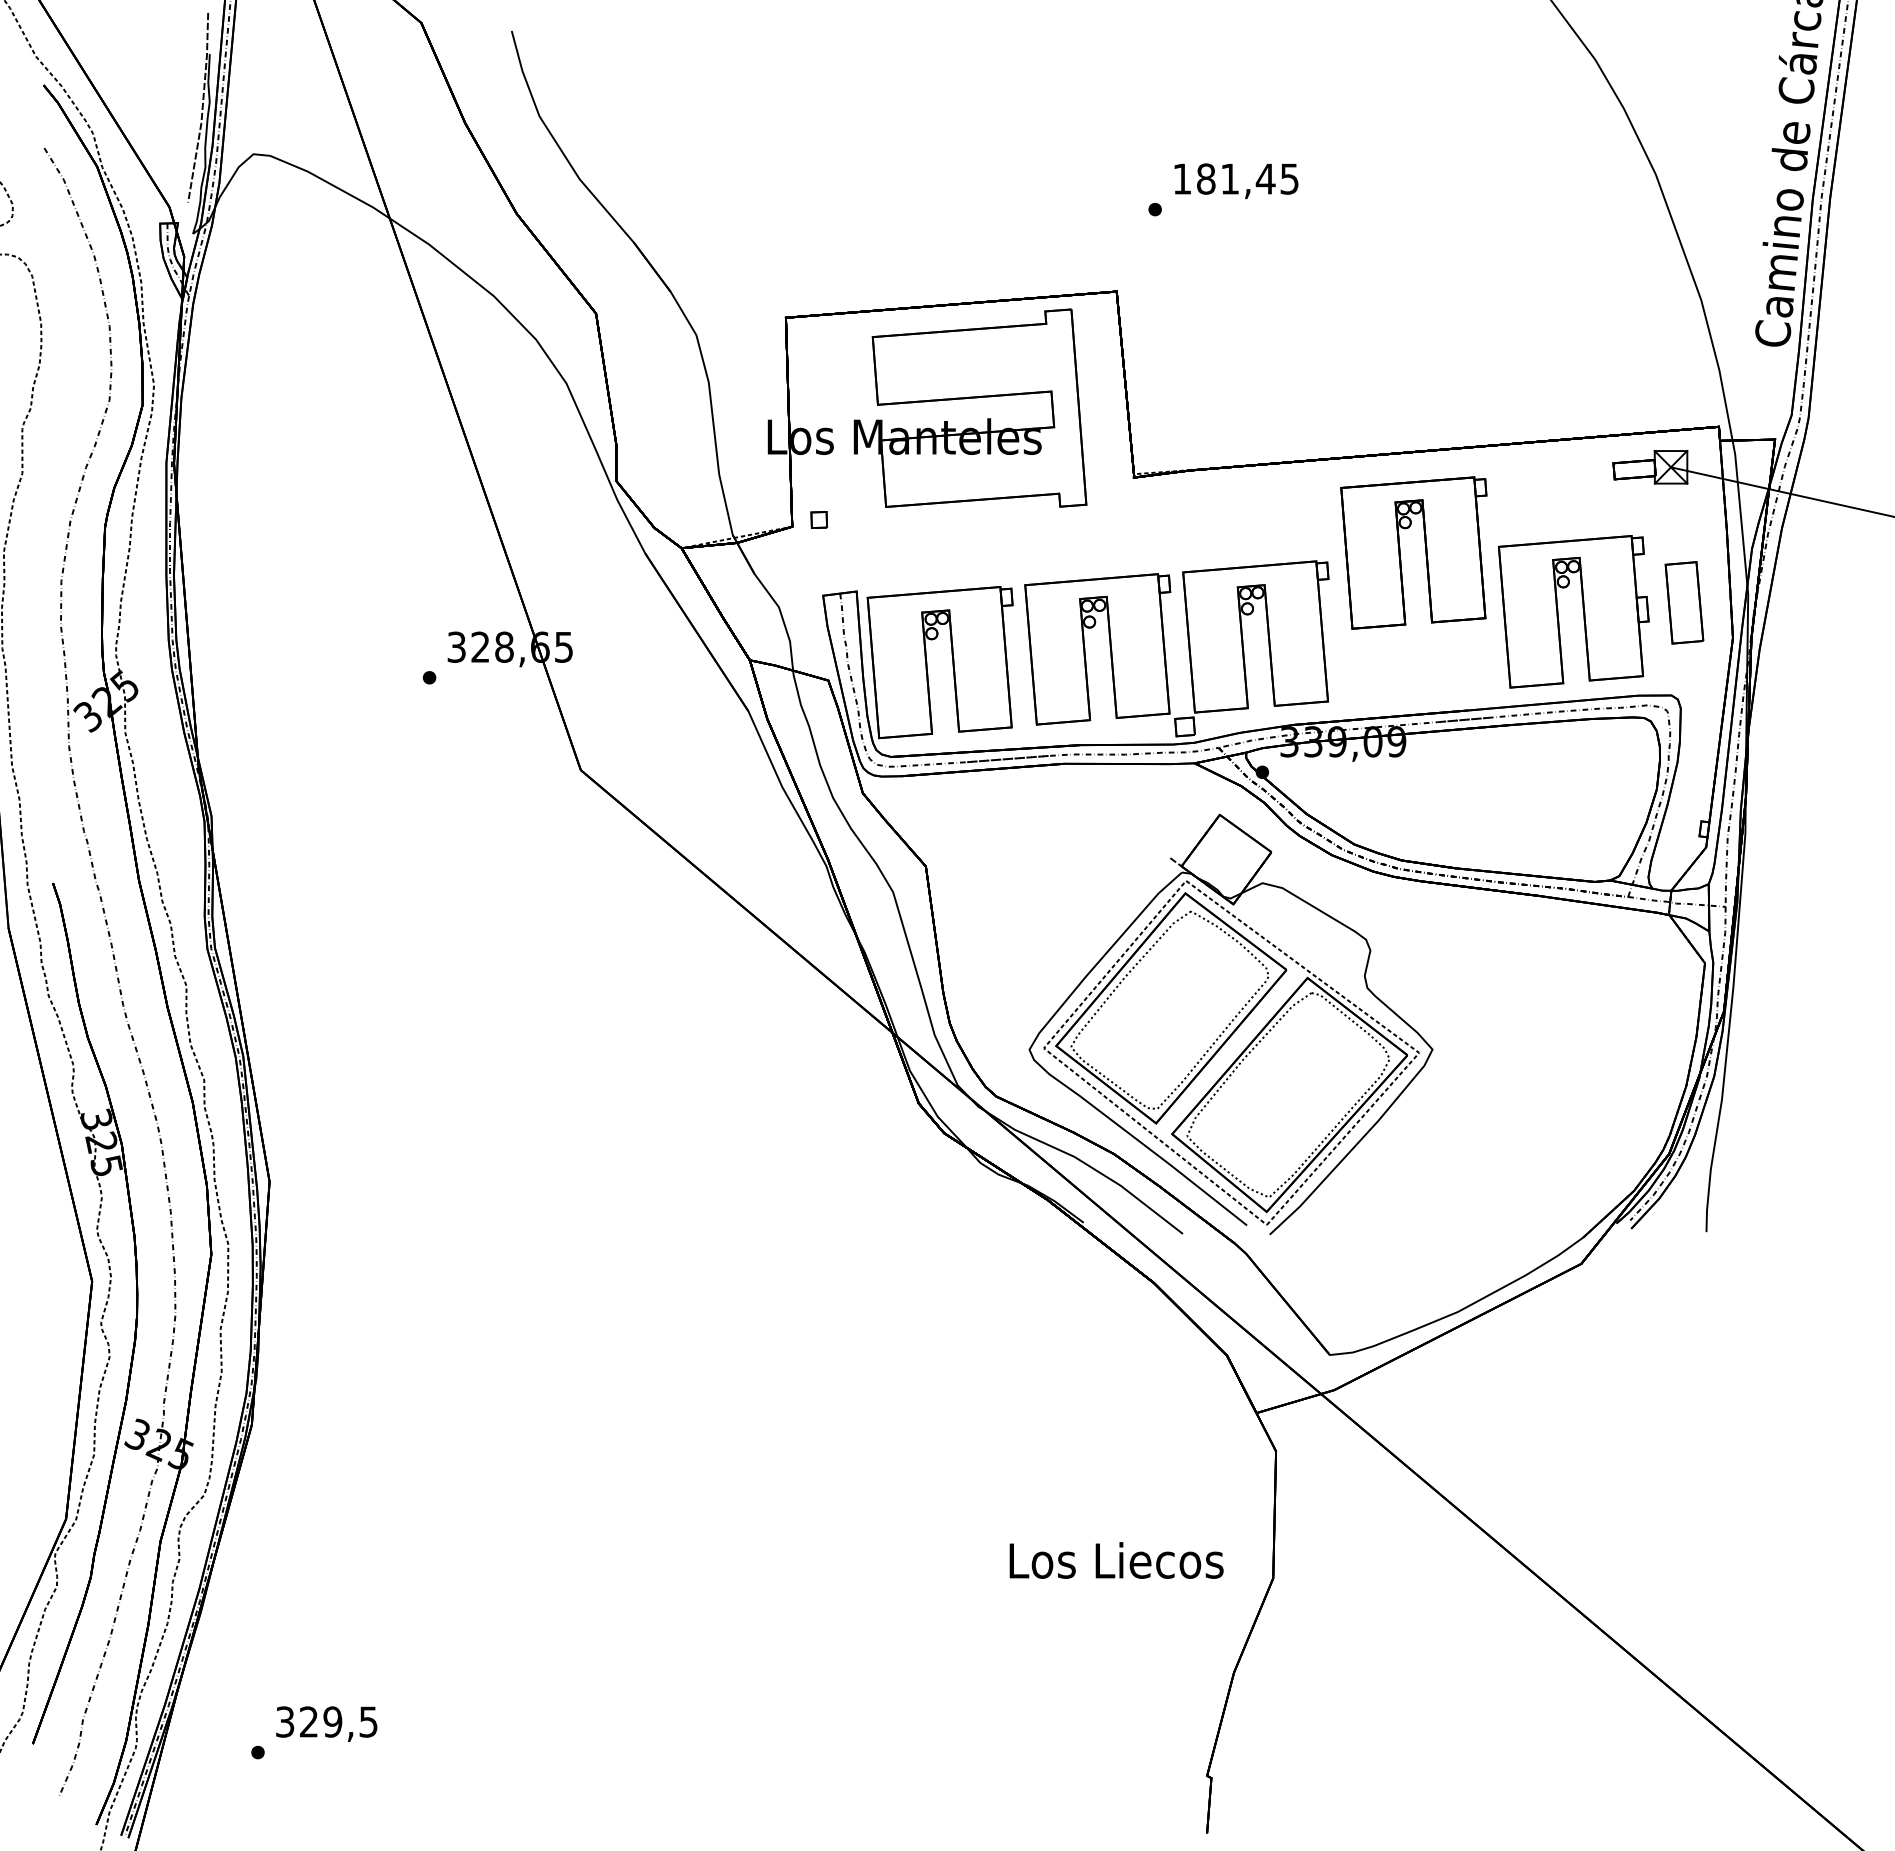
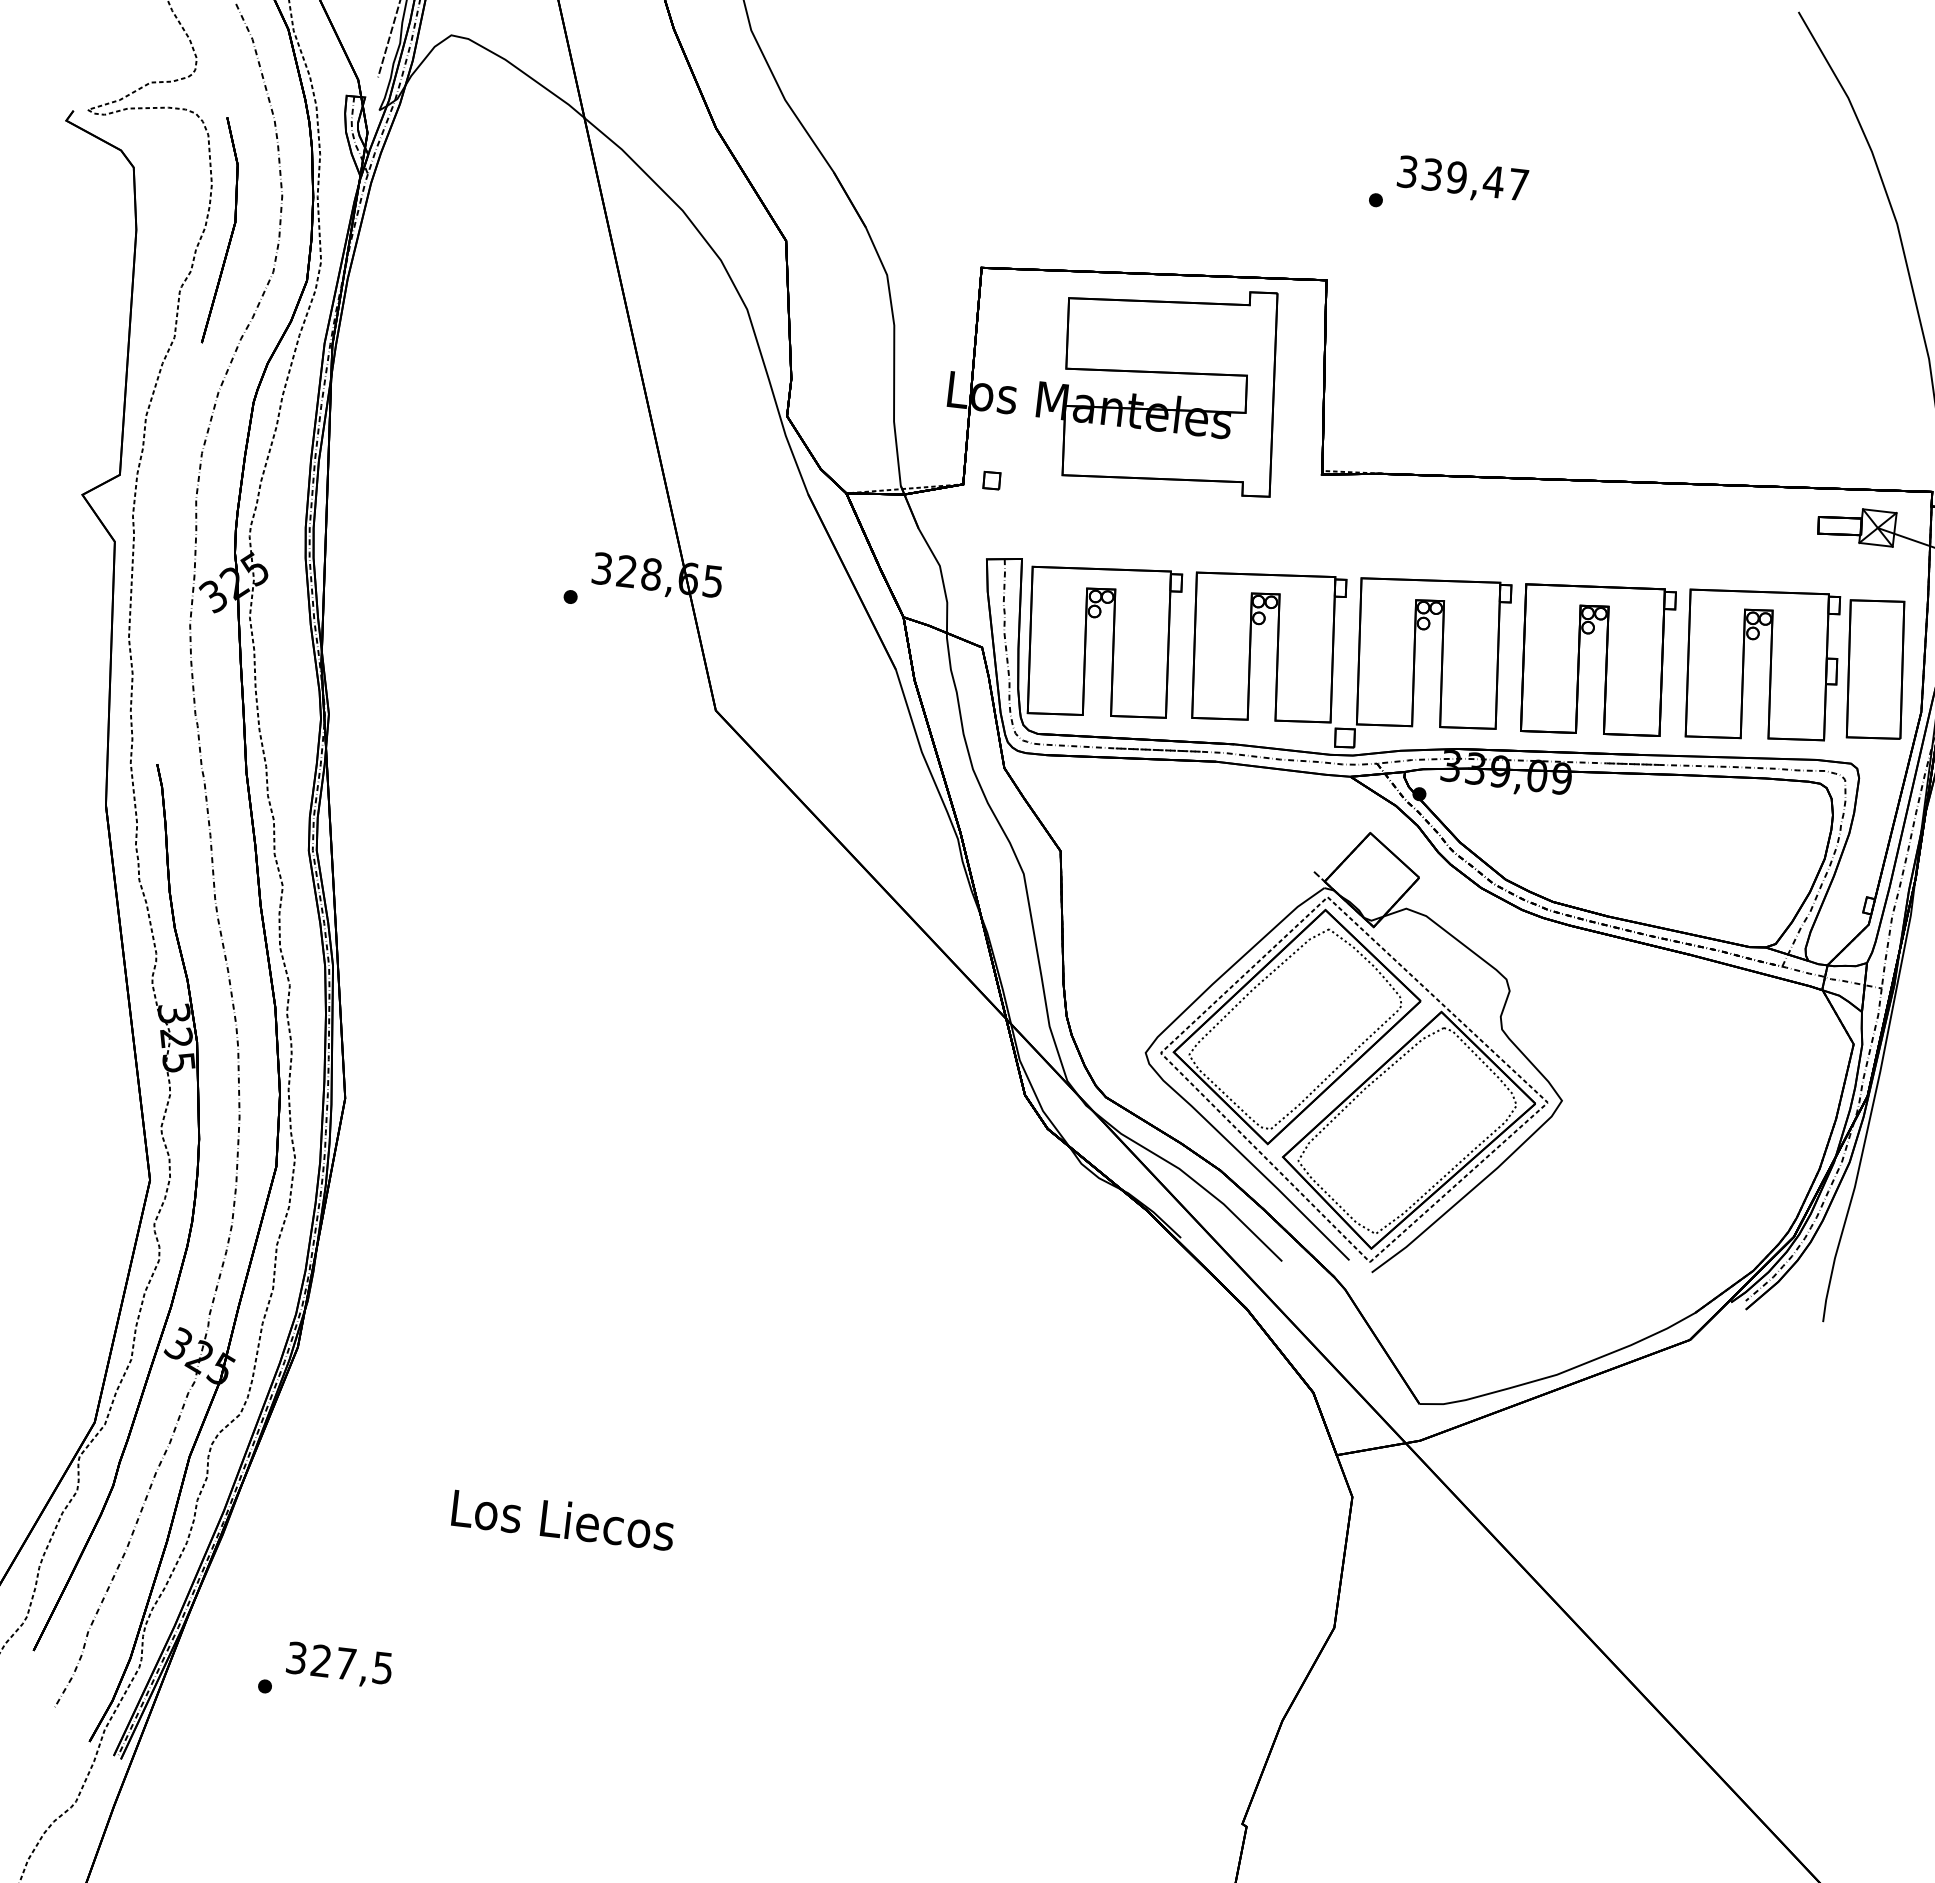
text: (1235, 178) -> (1462, 177), 181,45 -> 339,47
part: (64, 368) -> (230, 234), added
part: (1425, 552) -> (1605, 661), moved
part: (1684, 602) -> (1875, 669), size x1.67
text: (1116, 1560) -> (563, 1519), moved
text: (332, 1721) -> (345, 1663), 329,5 -> 327,5

